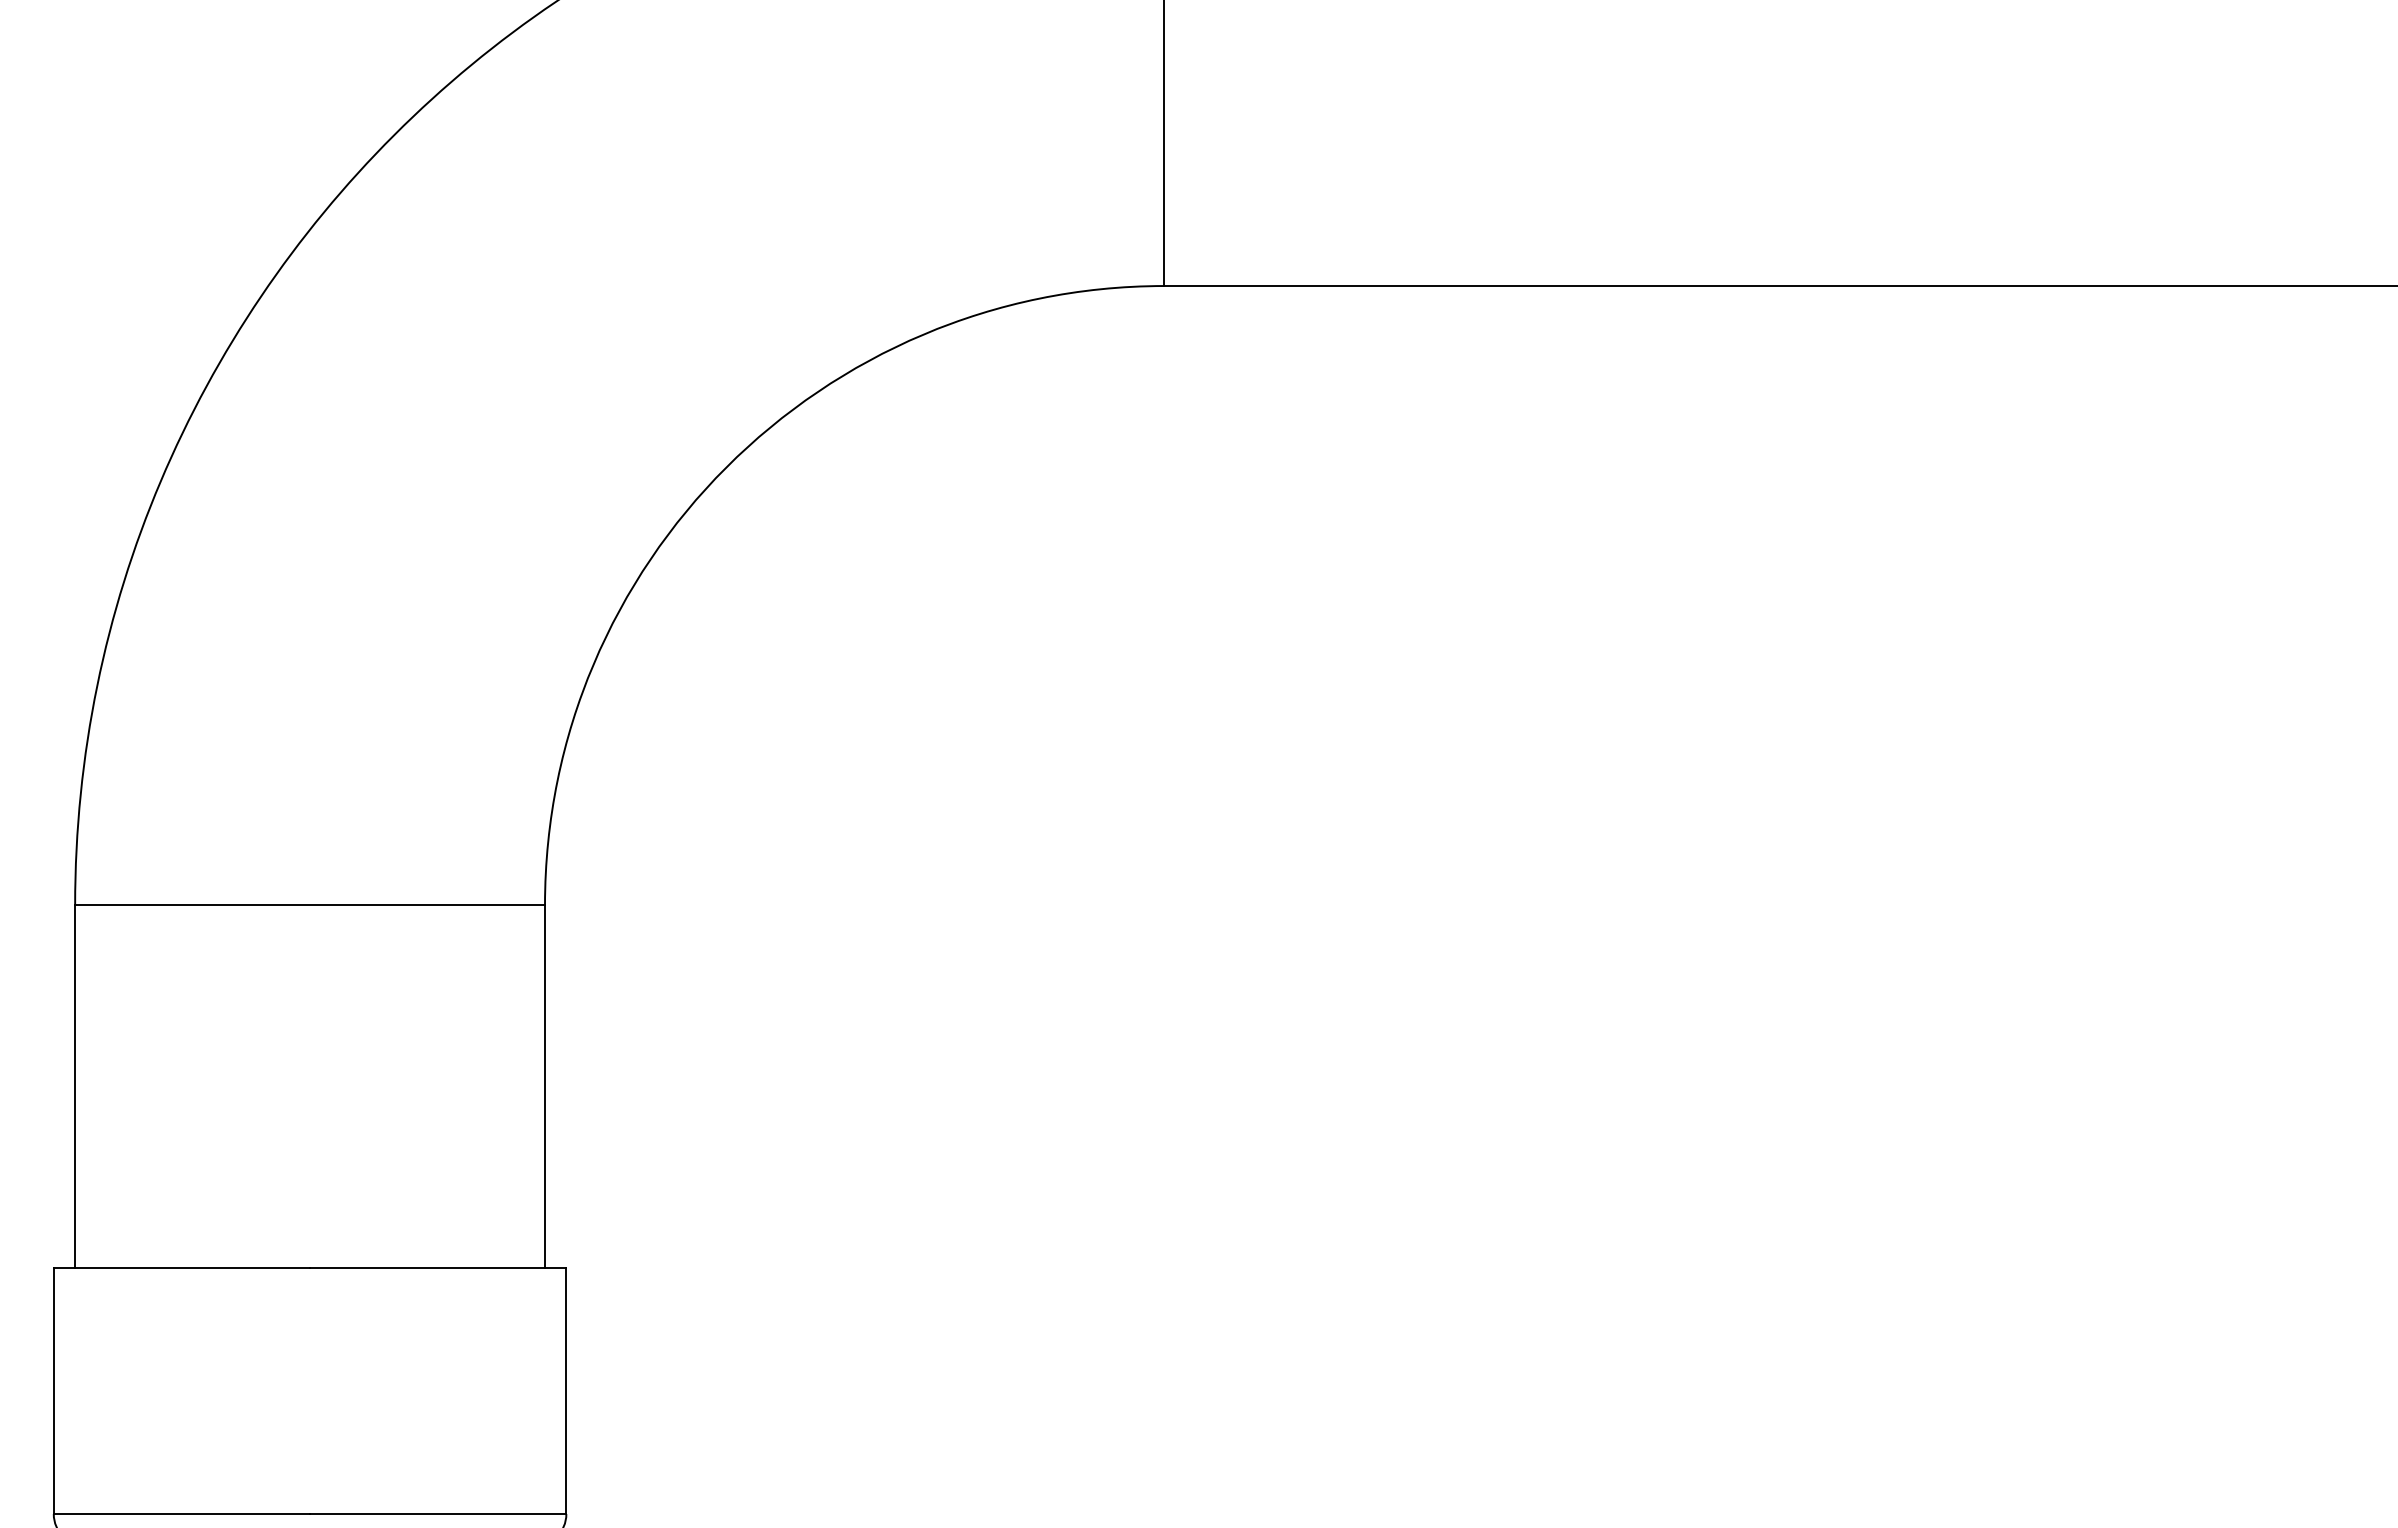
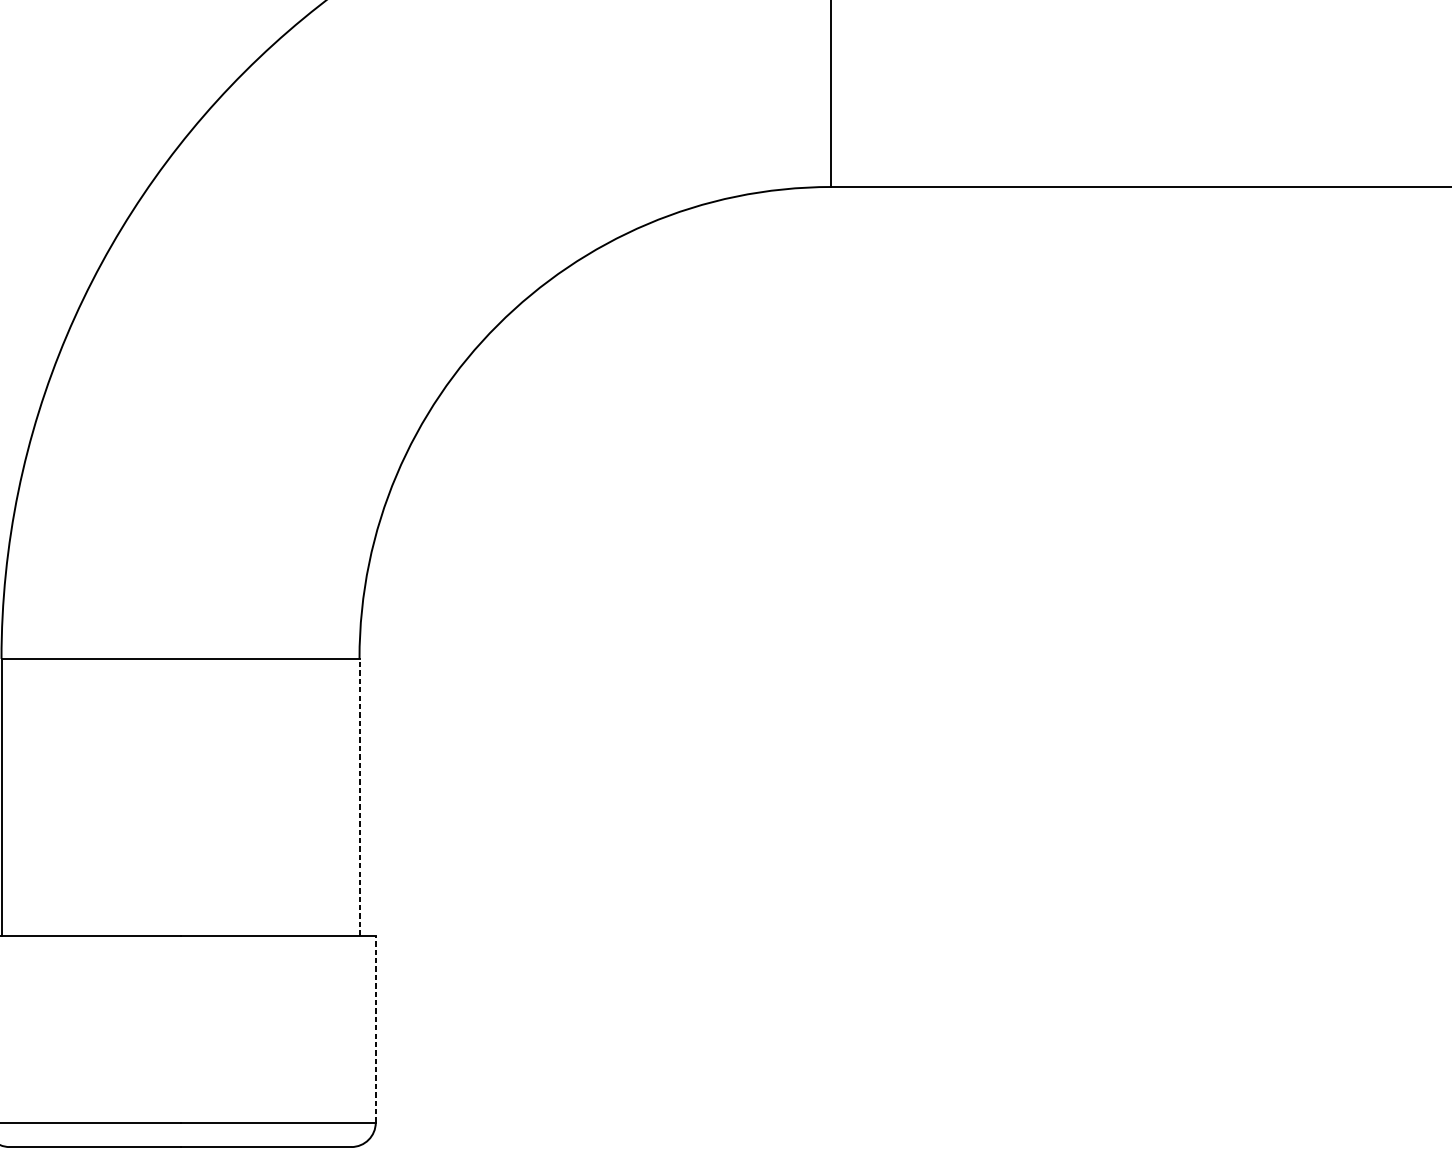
line: (545, 1086) -> (359, 796), solid -> dashed
line: (566, 1391) -> (375, 1029), solid -> dashed

